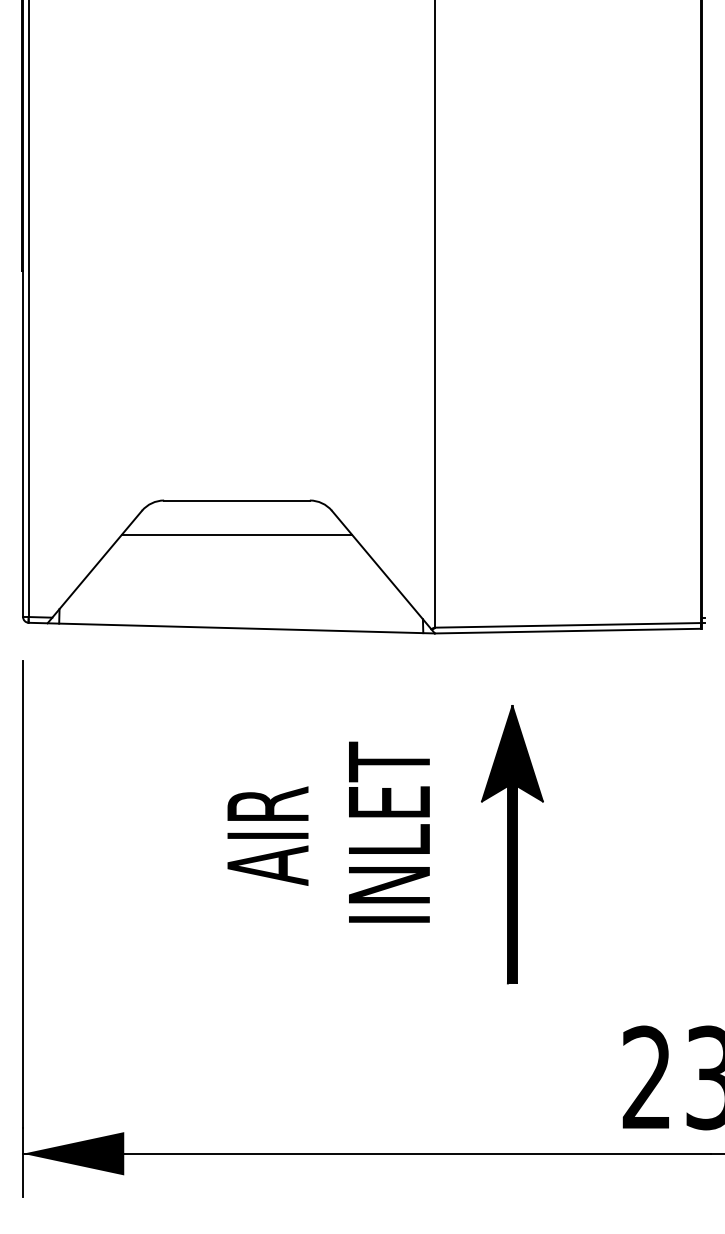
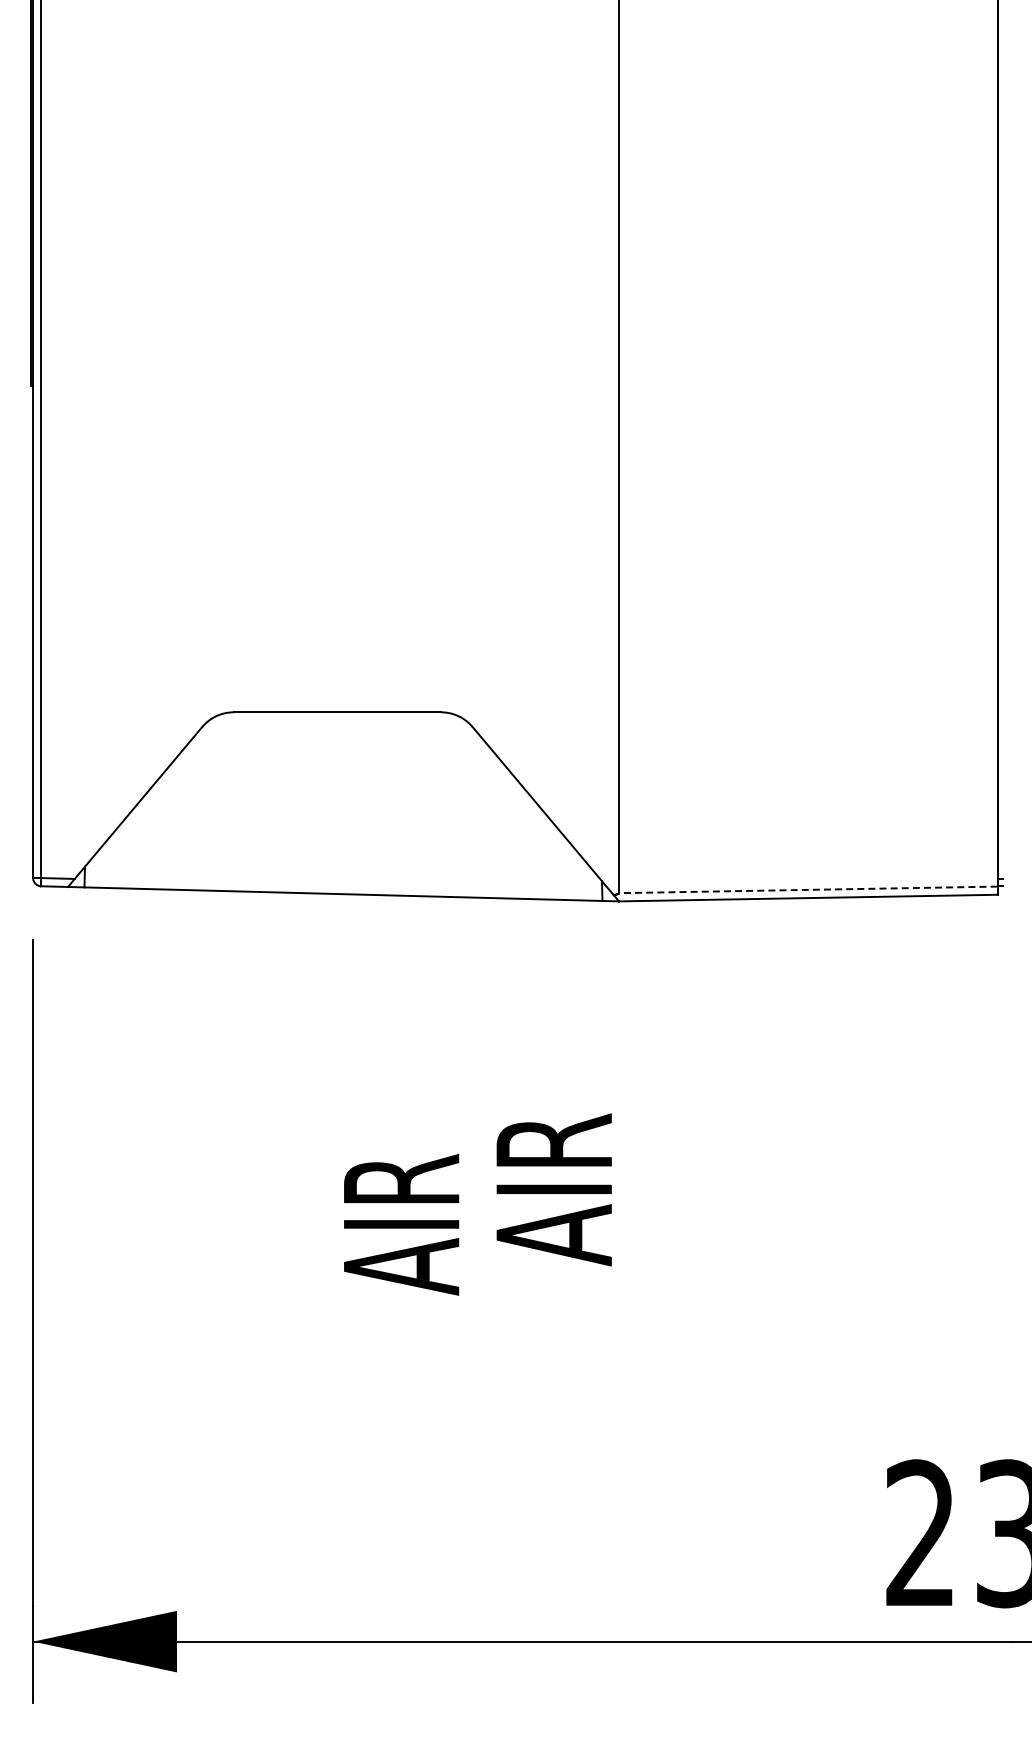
line: (236, 534) -> (336, 760), removed
line: (567, 625) -> (807, 889), solid -> dashed
text: (388, 831) -> (553, 1183), INLET -> AIR
text: (267, 835) -> (401, 1224), moved
part: (512, 844) -> (729, 1201), removed

